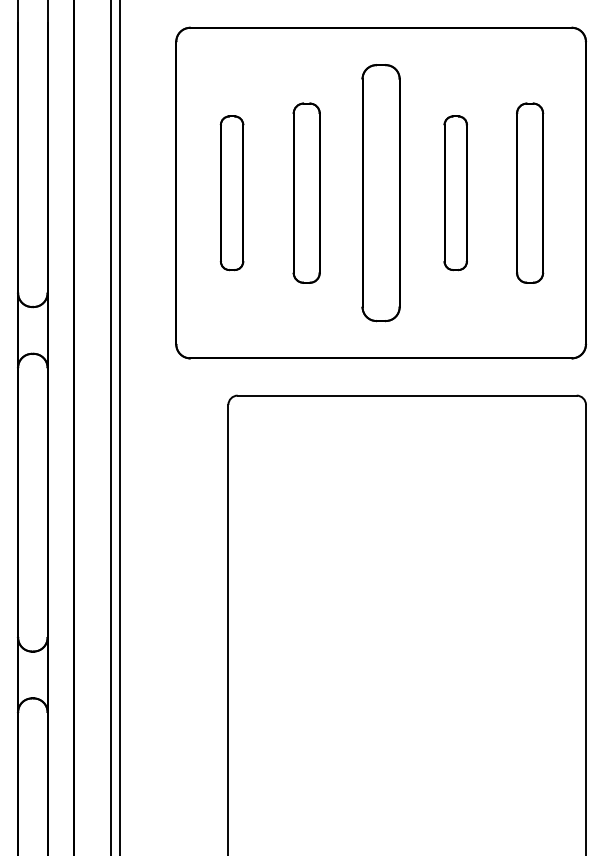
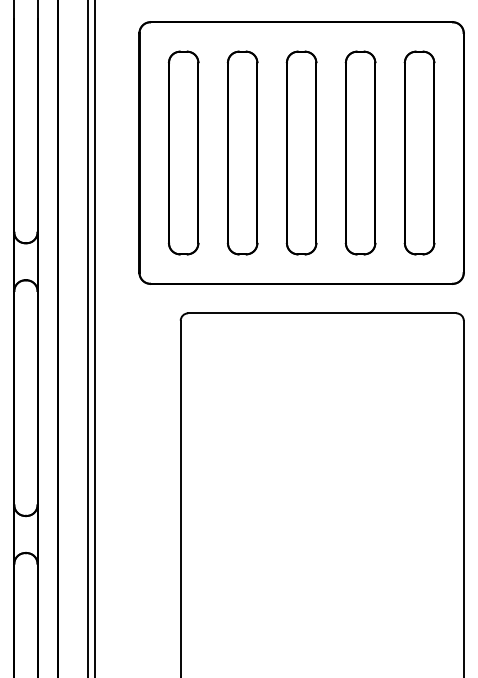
part: (231, 193) -> (183, 153), size x1.67
part: (306, 193) -> (242, 153), size x1.43
part: (455, 193) -> (360, 153), size x1.67
part: (529, 193) -> (419, 153), size x1.43

